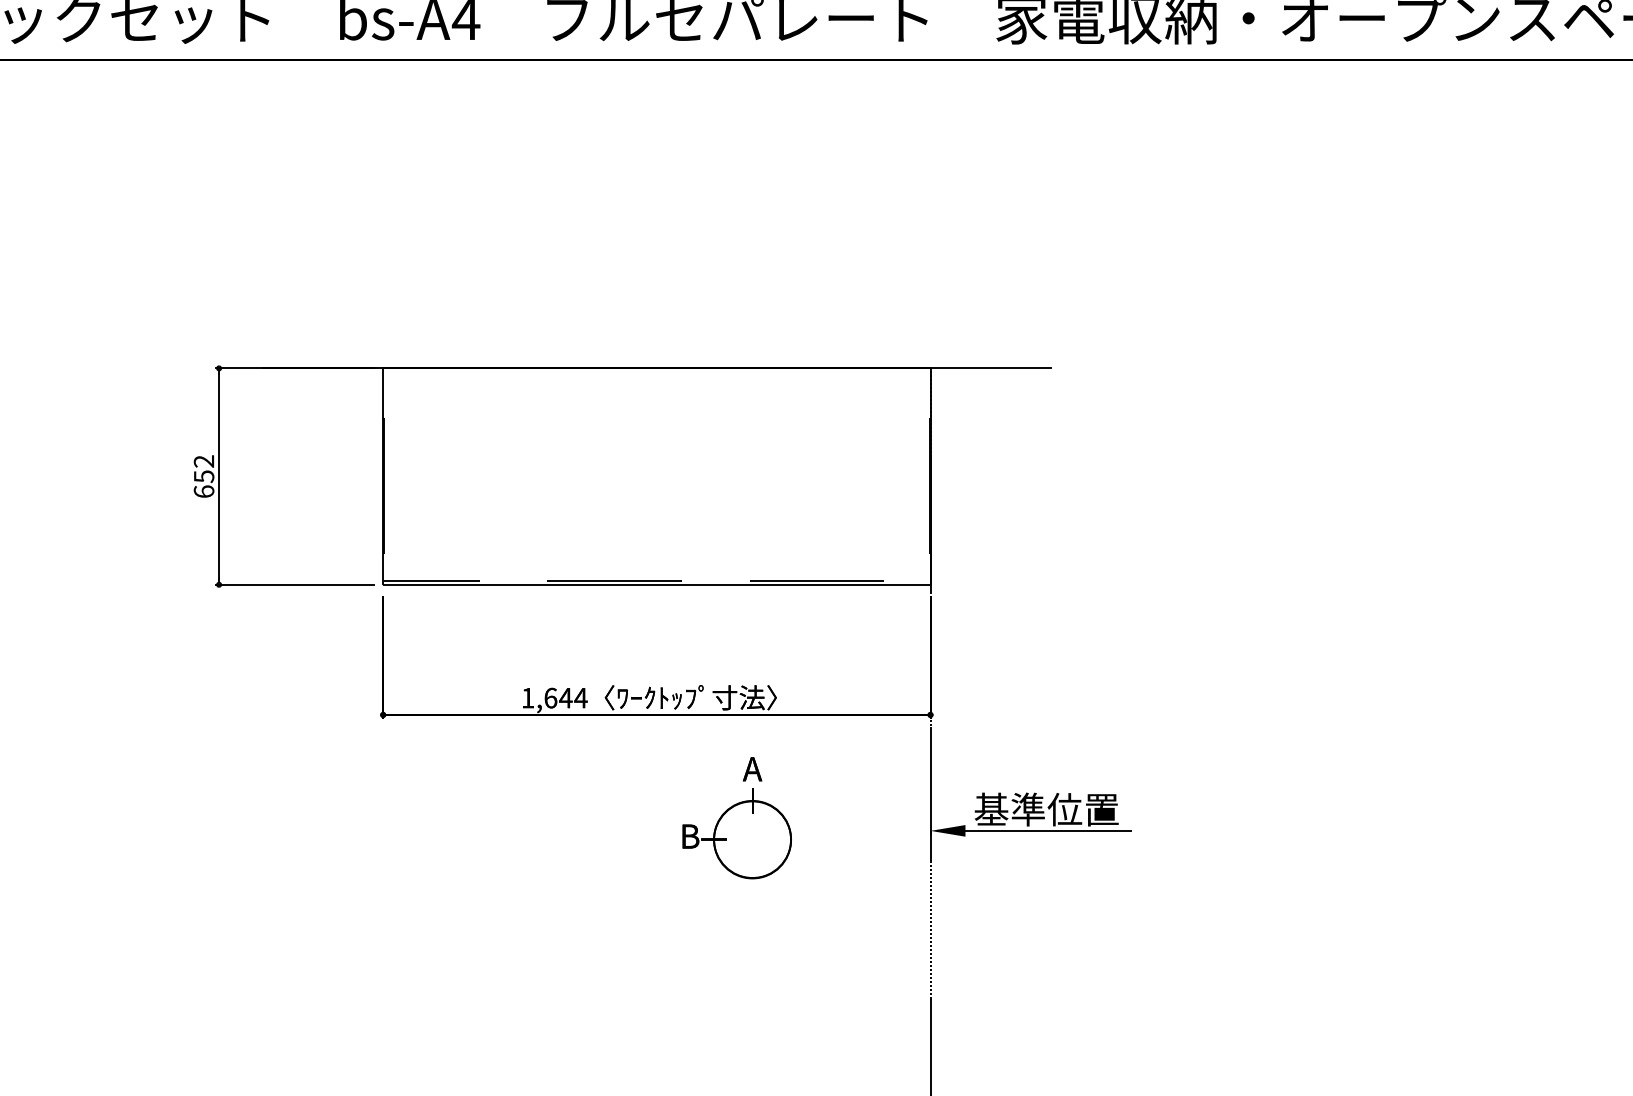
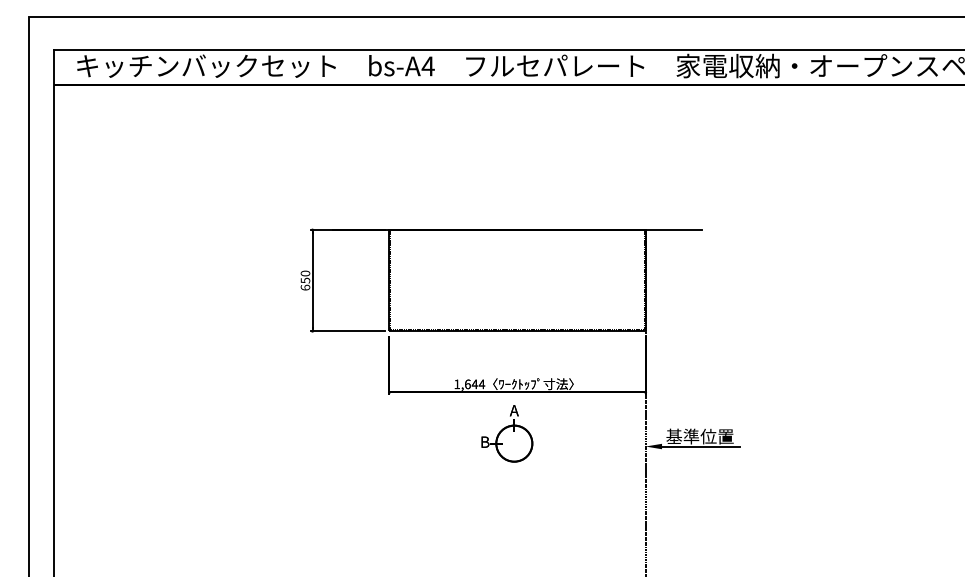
text: (204, 461) -> (305, 273), 652 -> 650
part: (737, 817) -> (507, 433), moved

